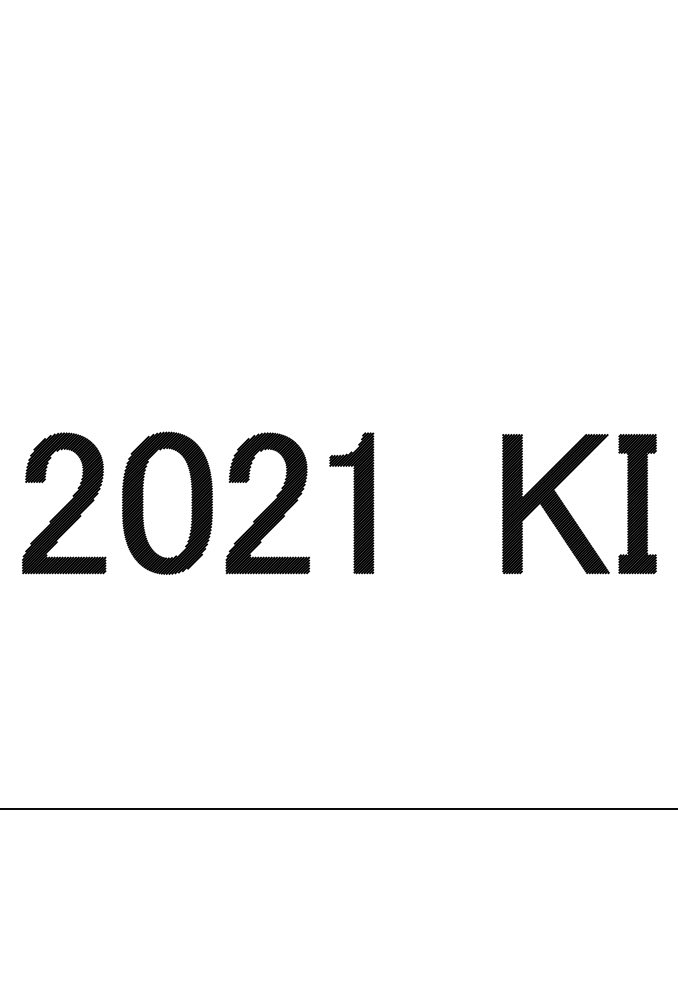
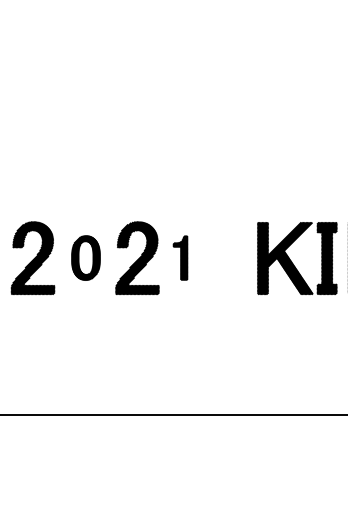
part: (166, 502) -> (85, 257), size x0.6
part: (351, 502) -> (180, 257), size x0.6

